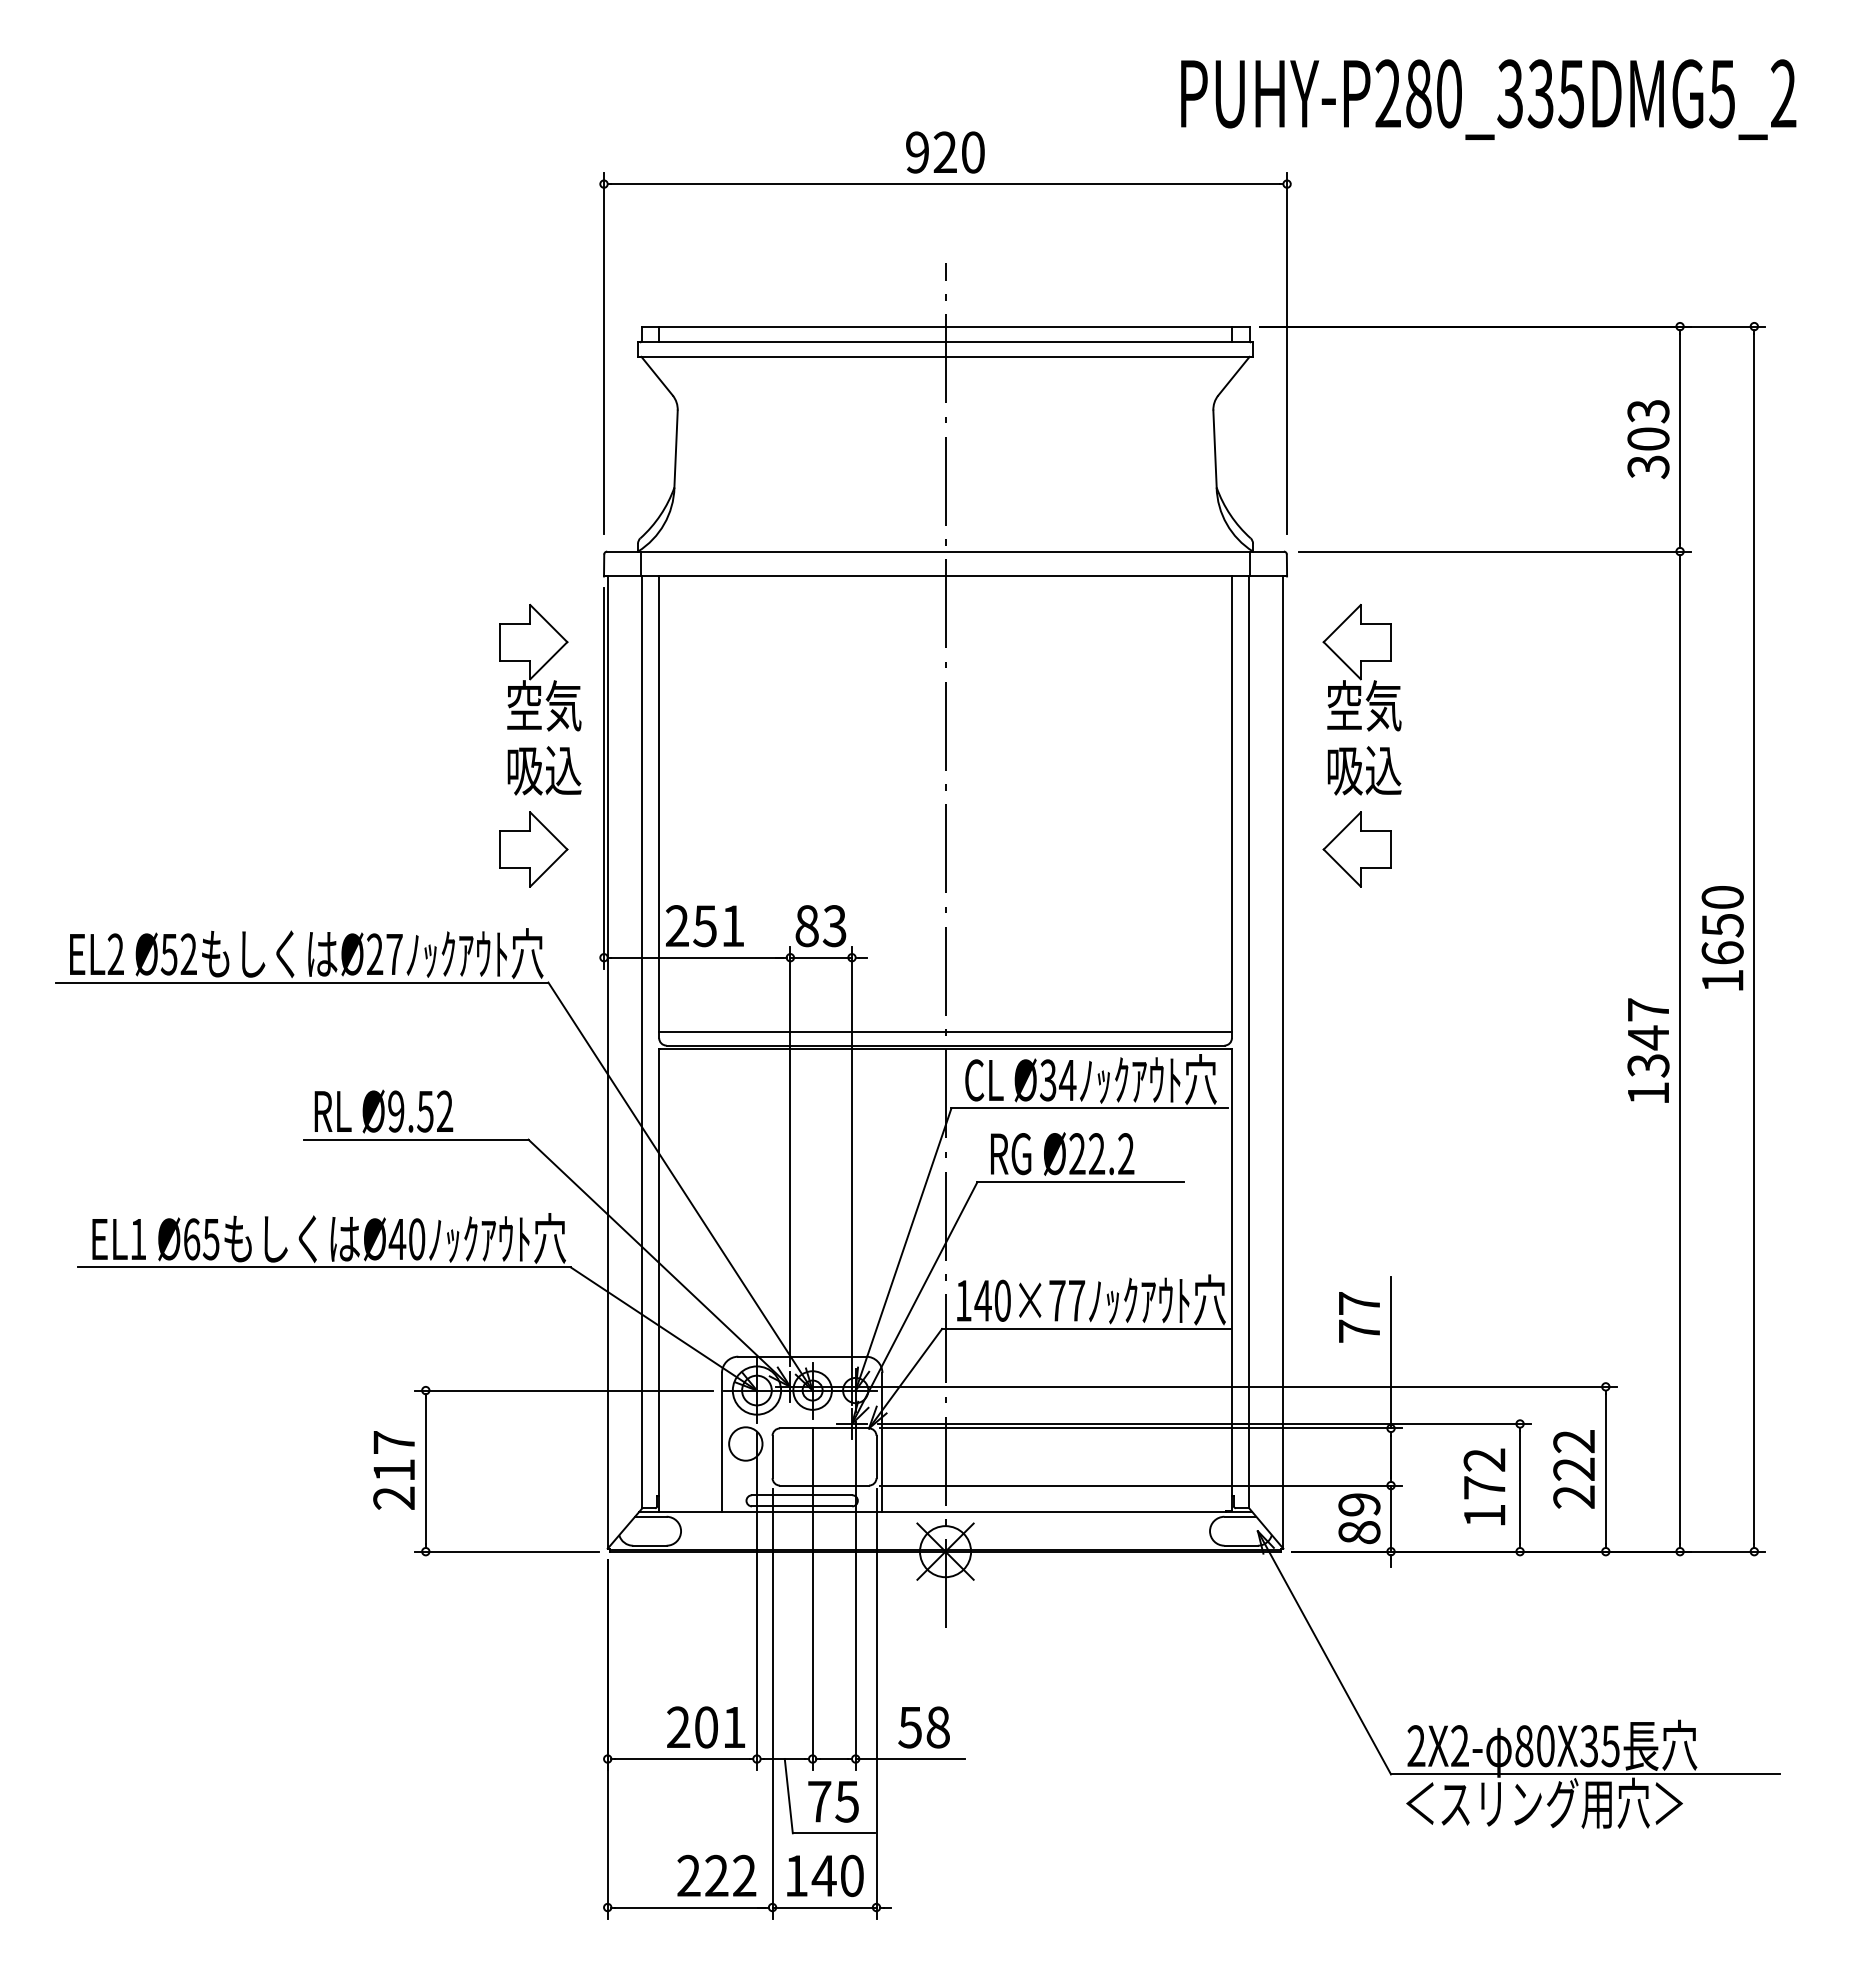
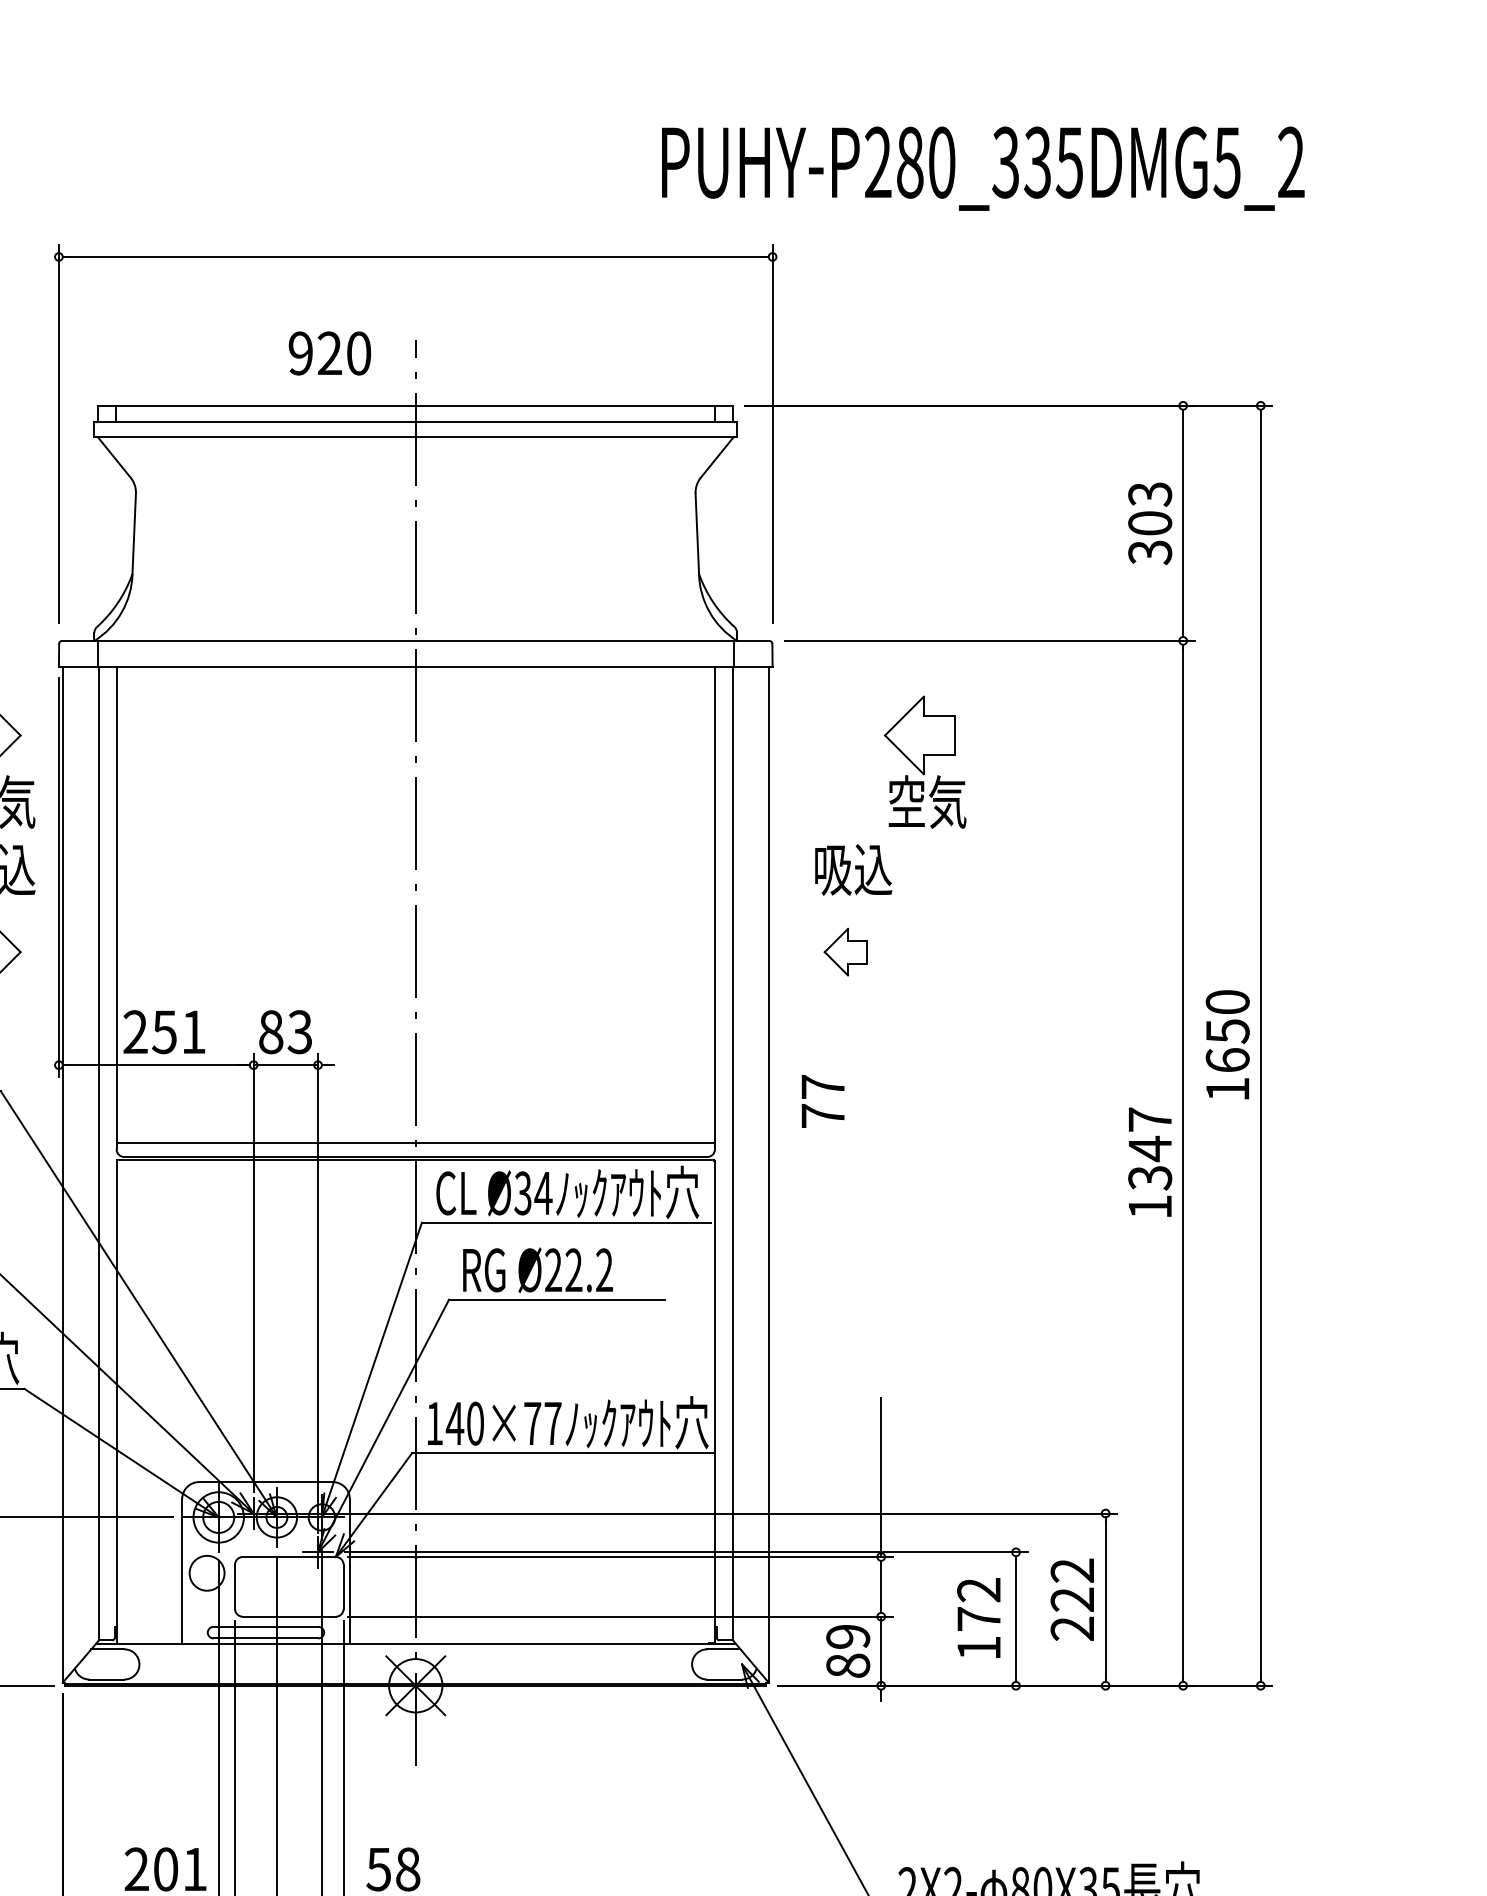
text: (945, 152) -> (330, 353), moved
part: (1361, 667) -> (924, 761), moved
part: (1356, 849) -> (845, 952), size x0.6
text: (1359, 1317) -> (823, 1101), moved

